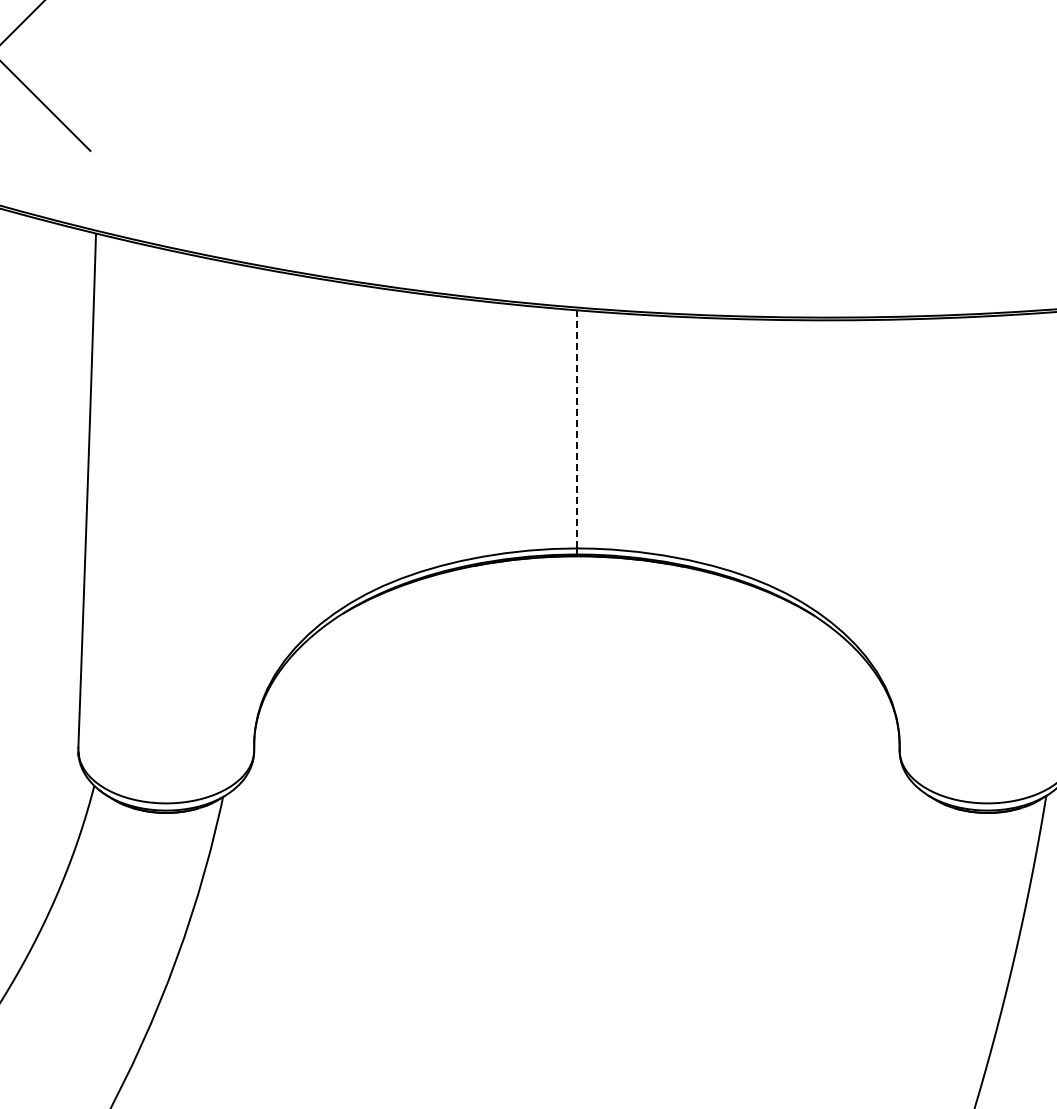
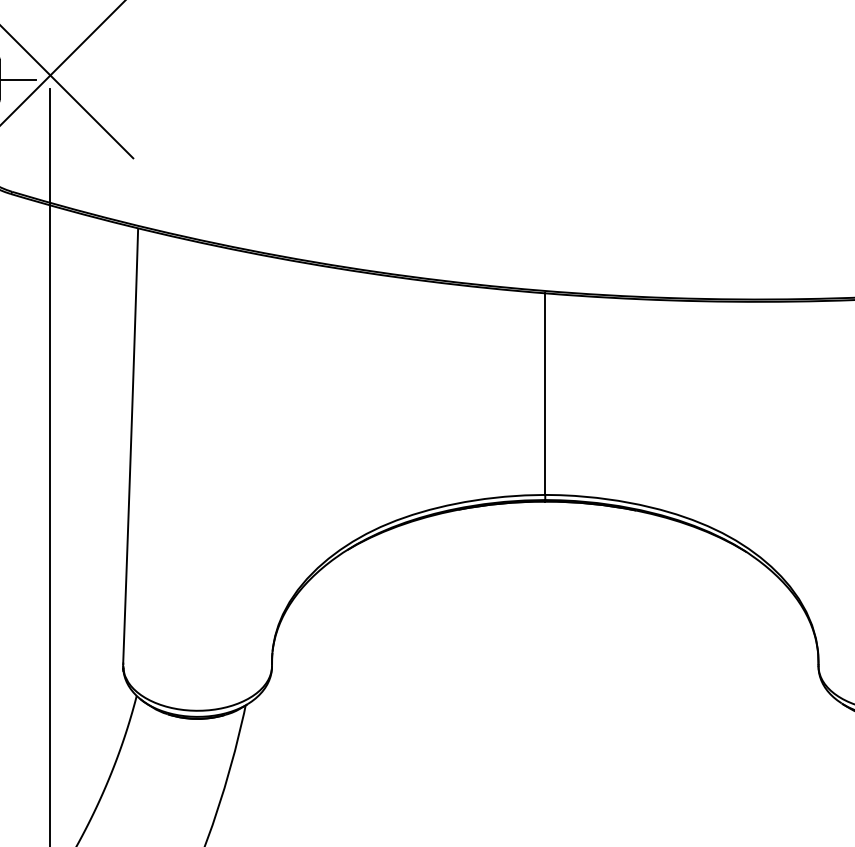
line: (576, 429) -> (544, 394), dashed -> solid

